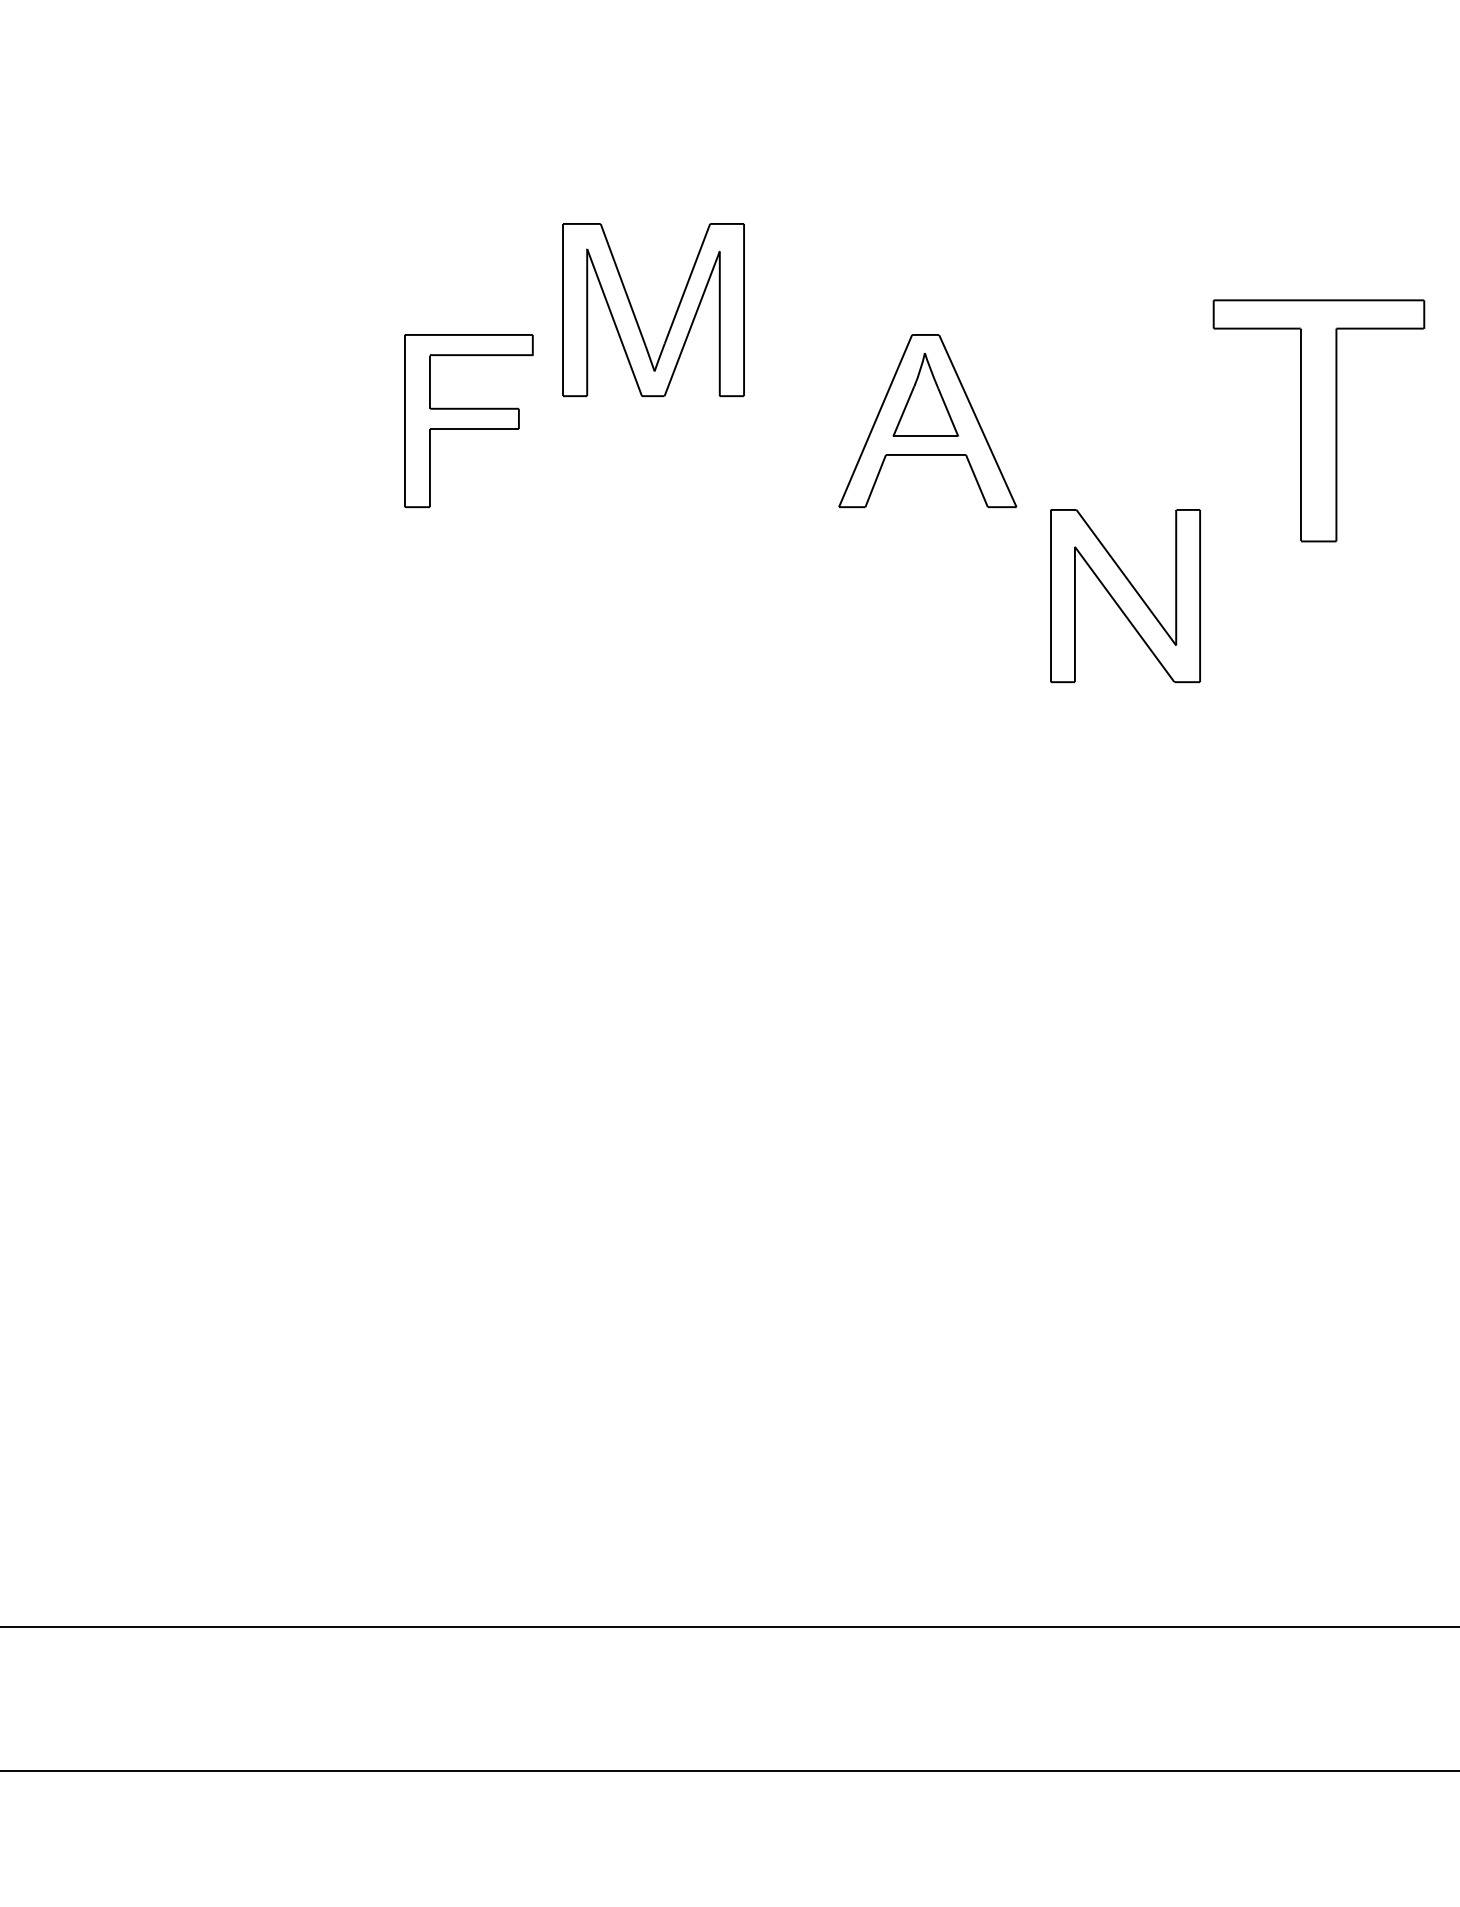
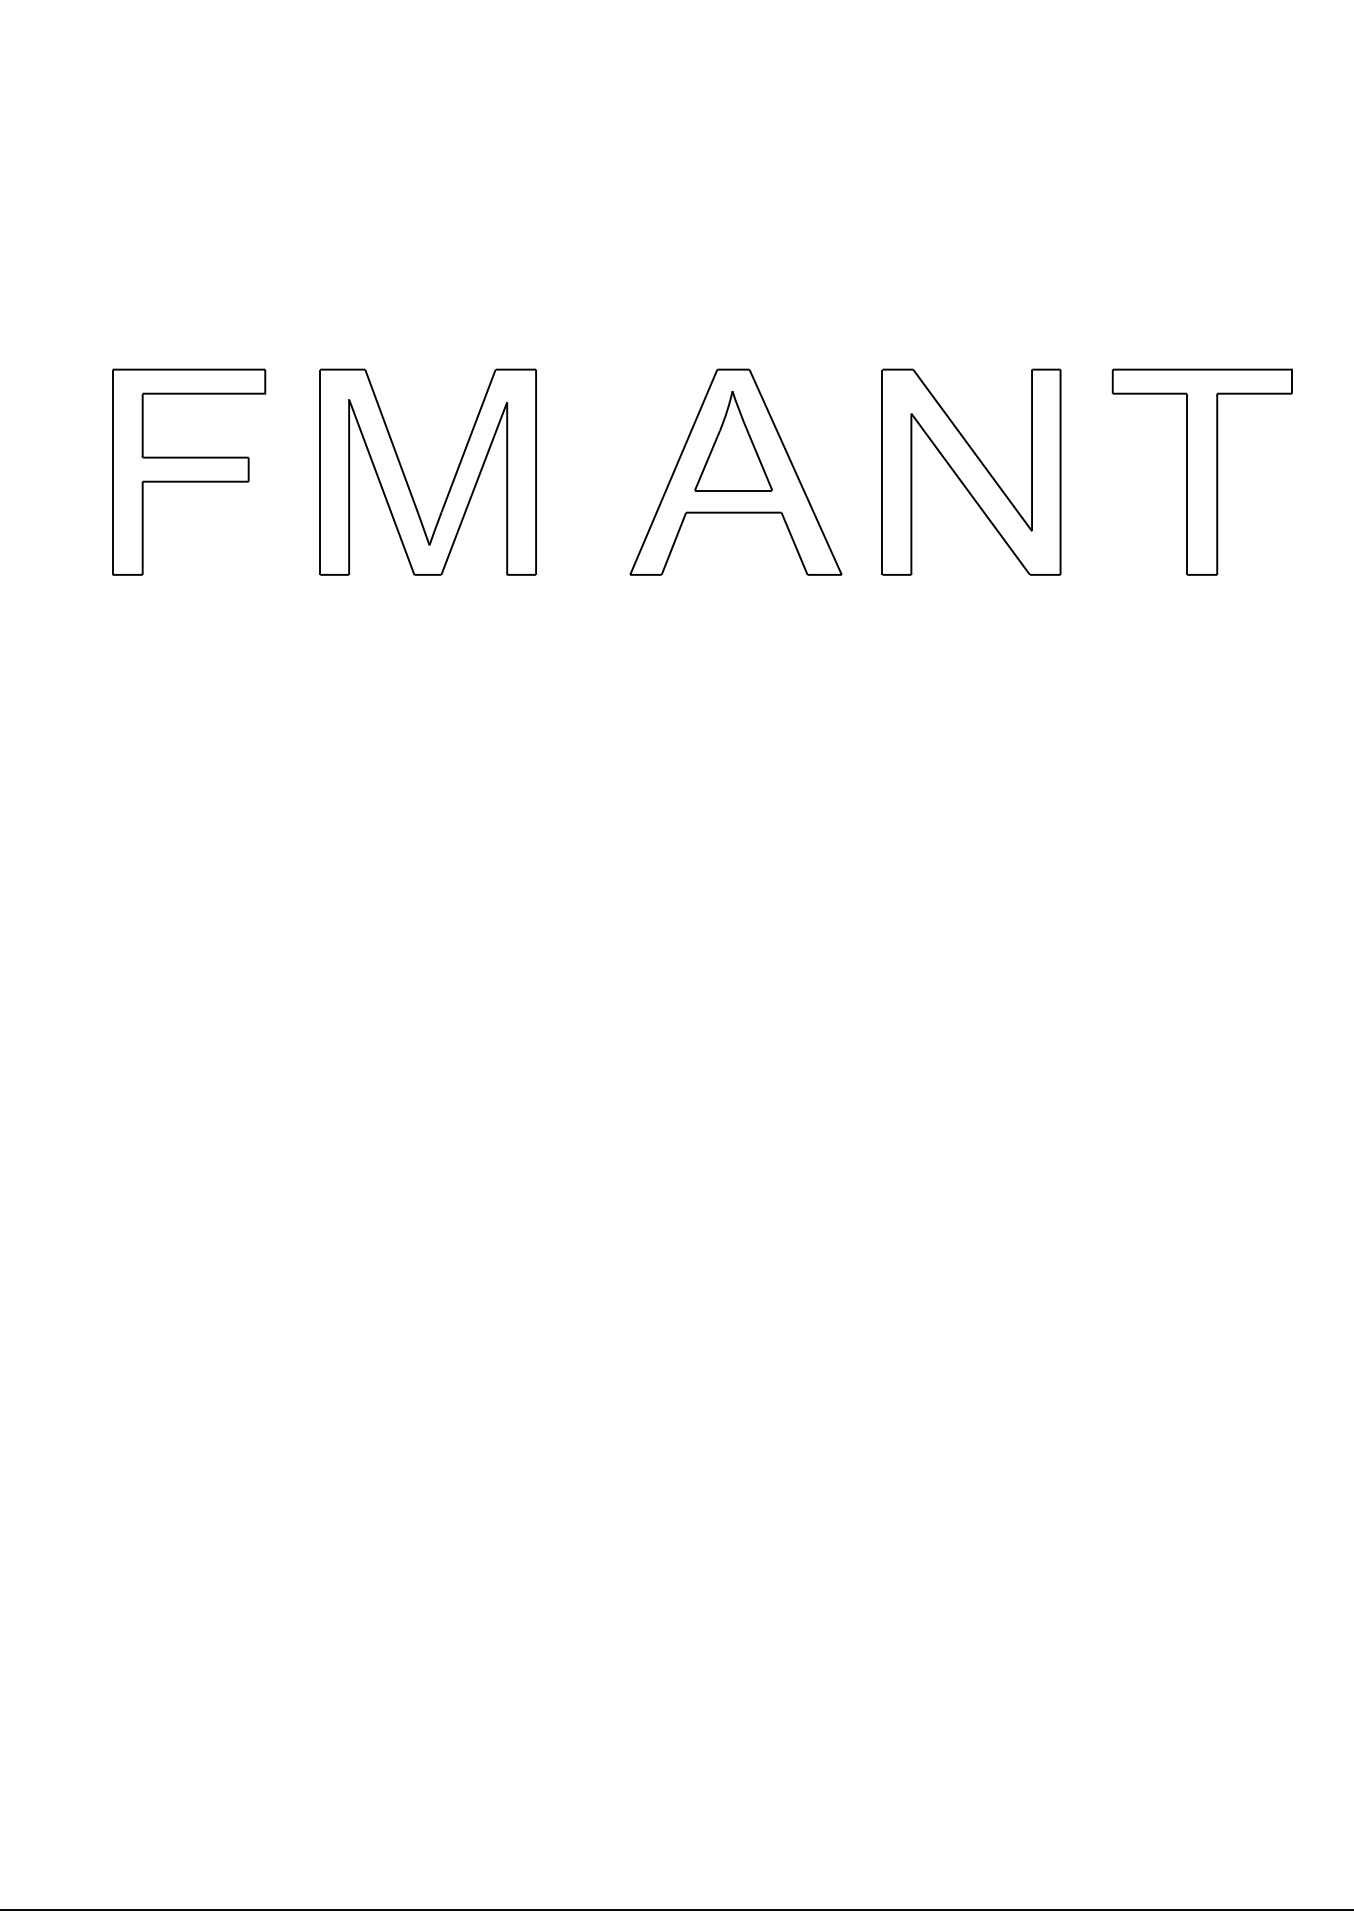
part: (636, 317) -> (407, 481), moved
part: (1319, 421) -> (1202, 472), size x0.71
part: (1125, 596) -> (971, 472), moved

